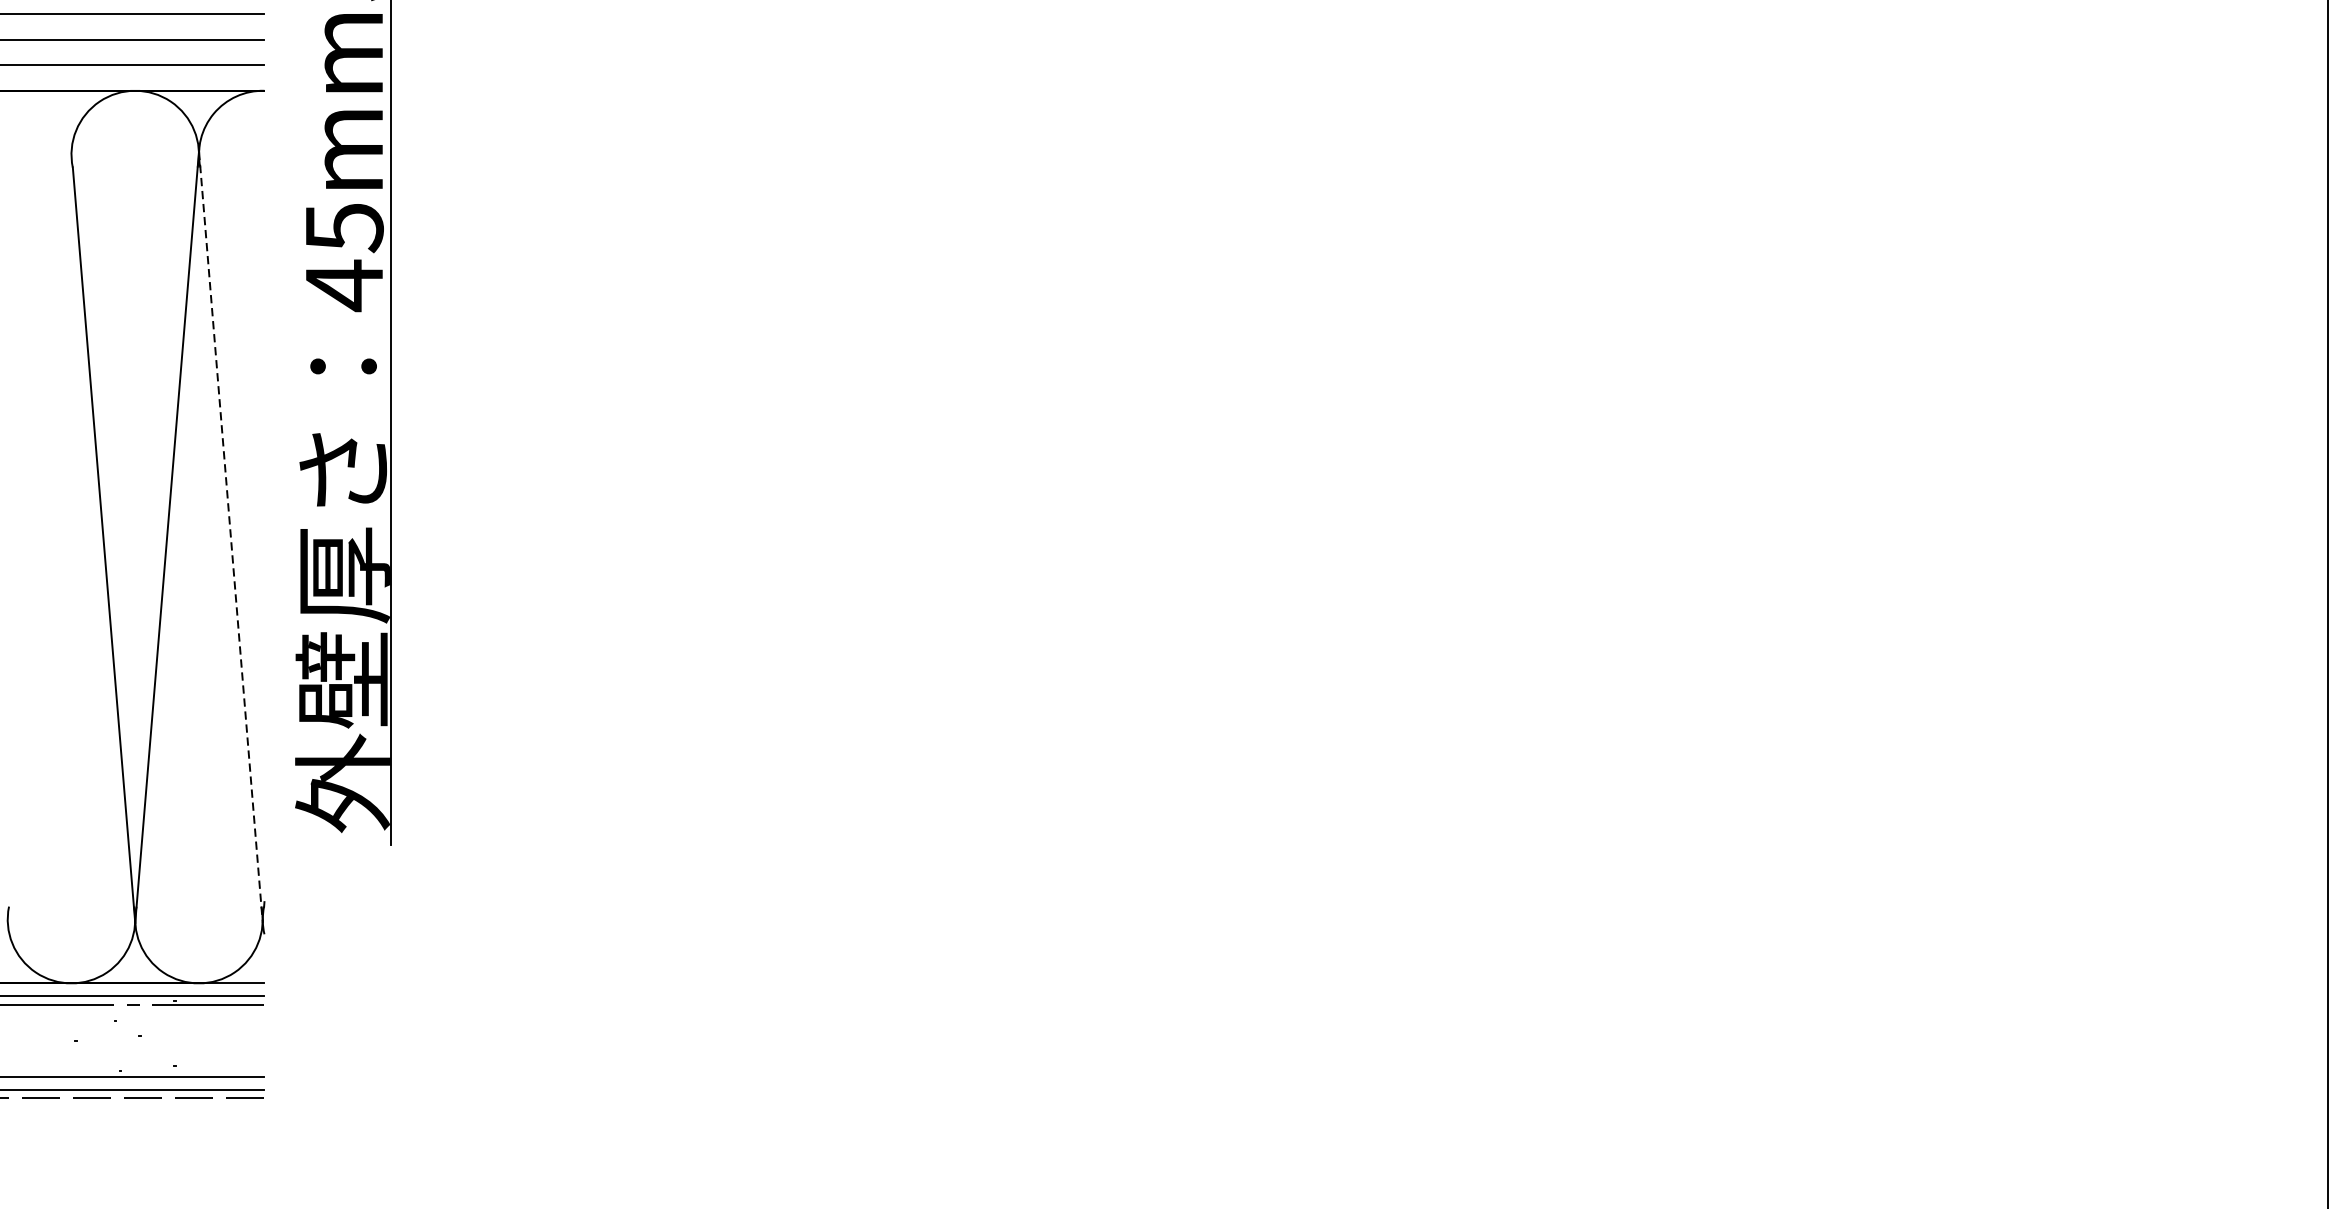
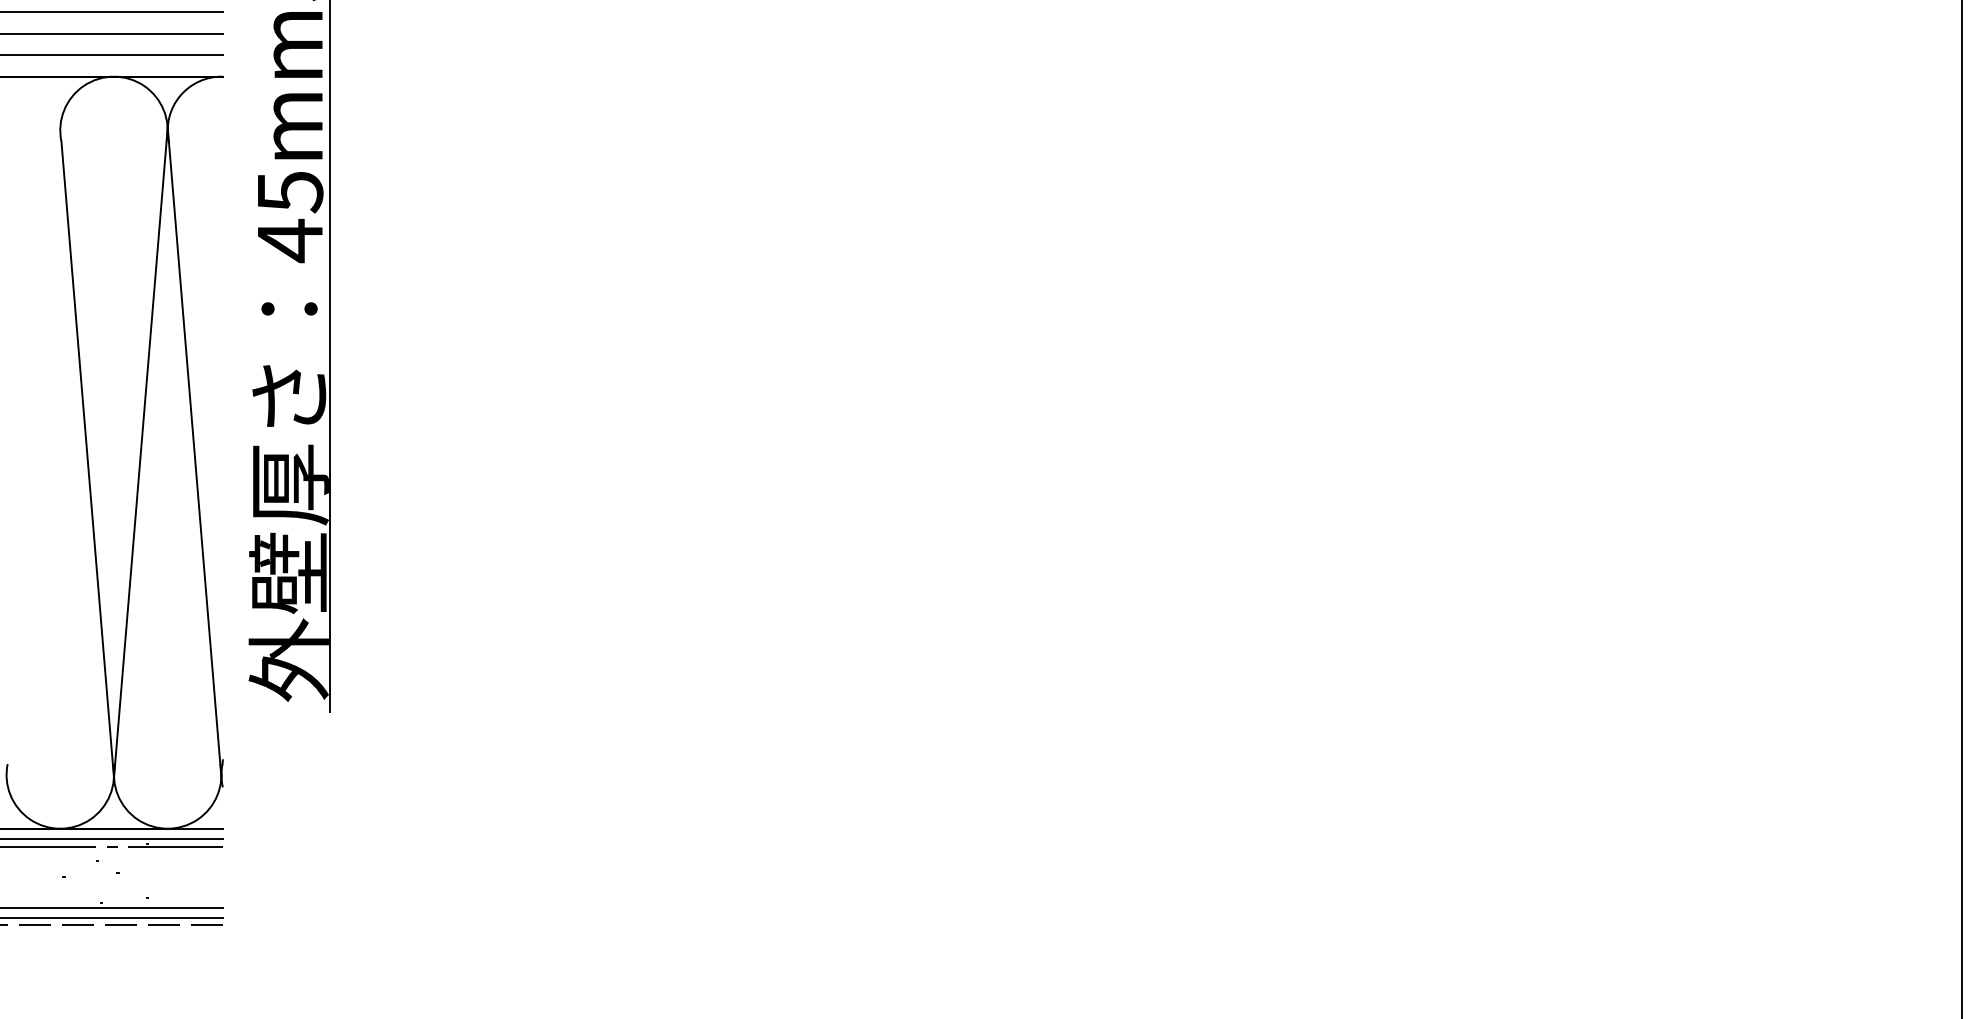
line: (230, 536) -> (194, 452), dashed -> solid

